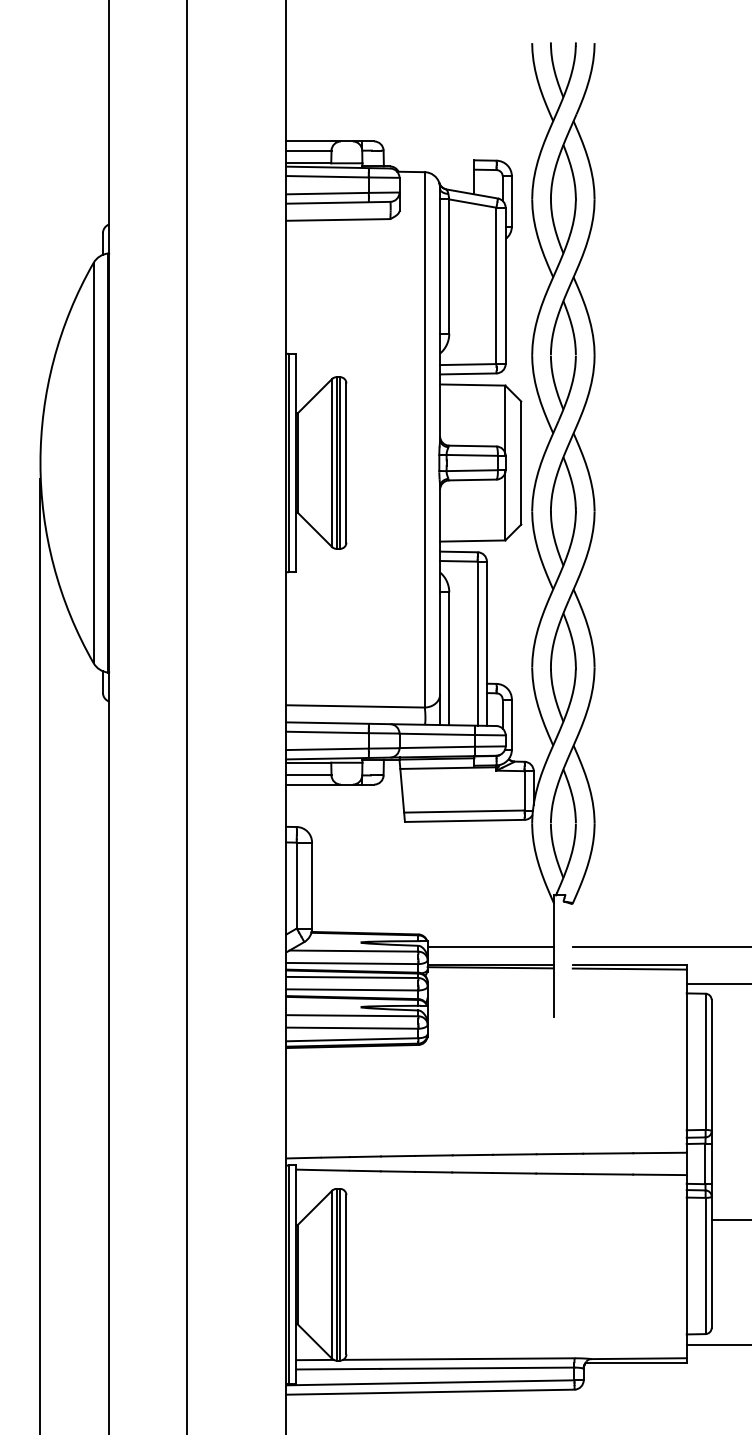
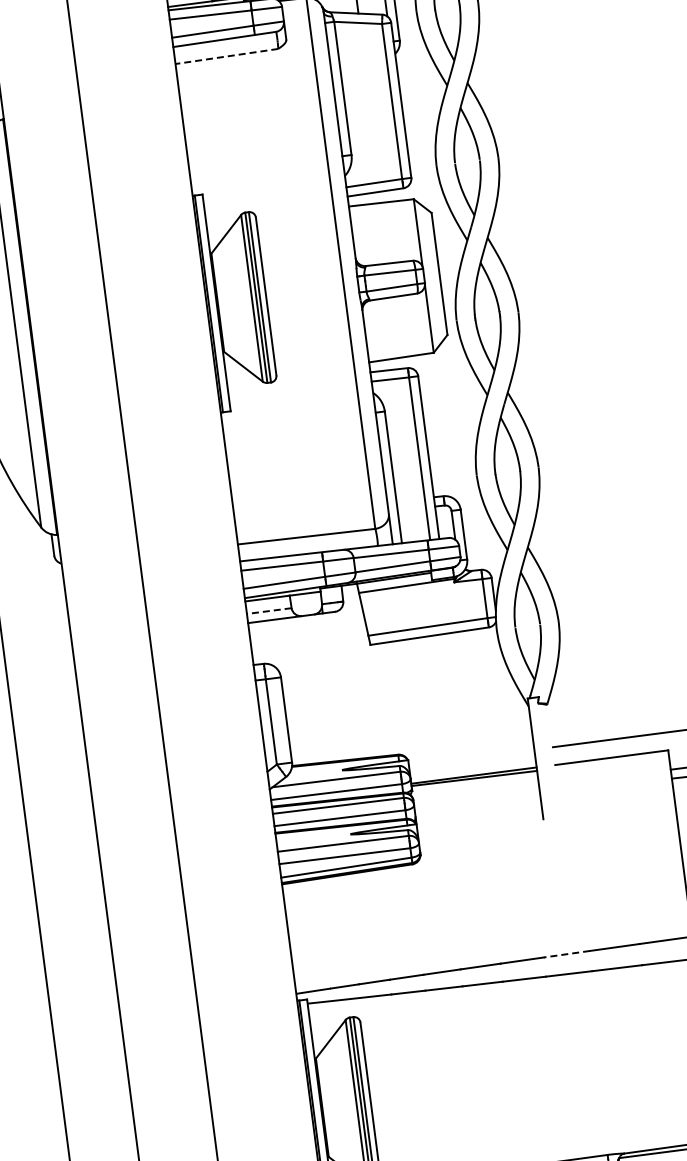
line: (338, 219) -> (226, 56), solid -> dashed
line: (309, 775) -> (269, 611), solid -> dashed
line: (490, 946) -> (471, 757), removed
line: (629, 968) -> (611, 761), removed
line: (559, 1154) -> (566, 954), solid -> dashed

